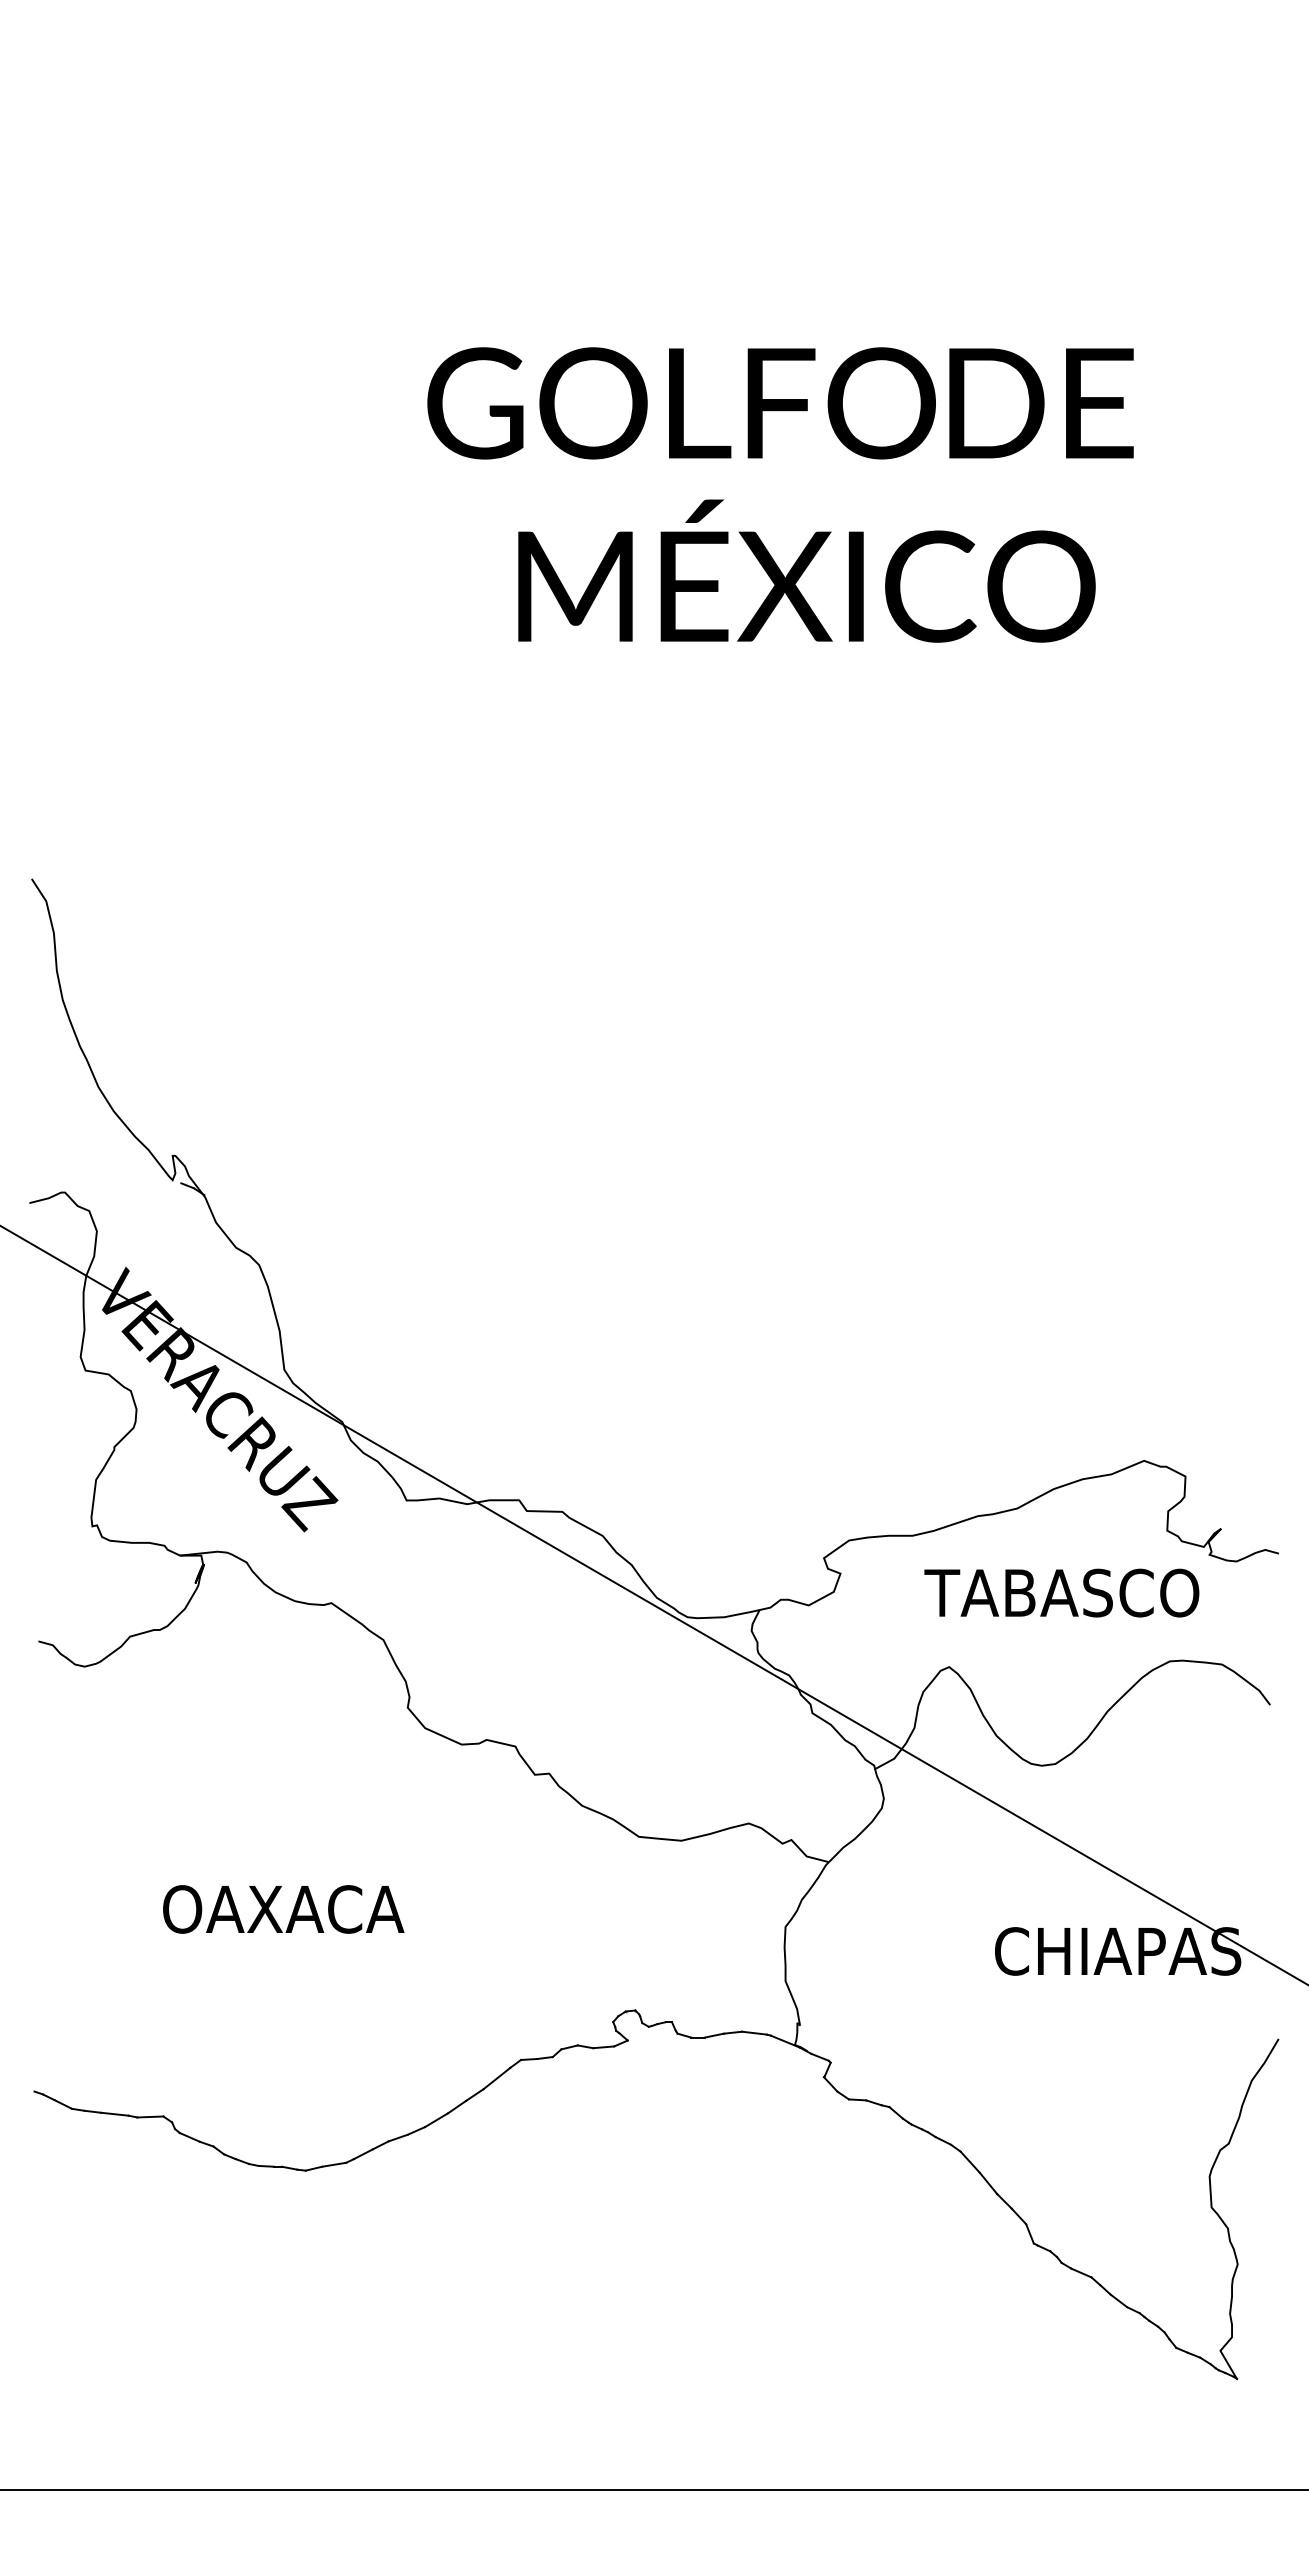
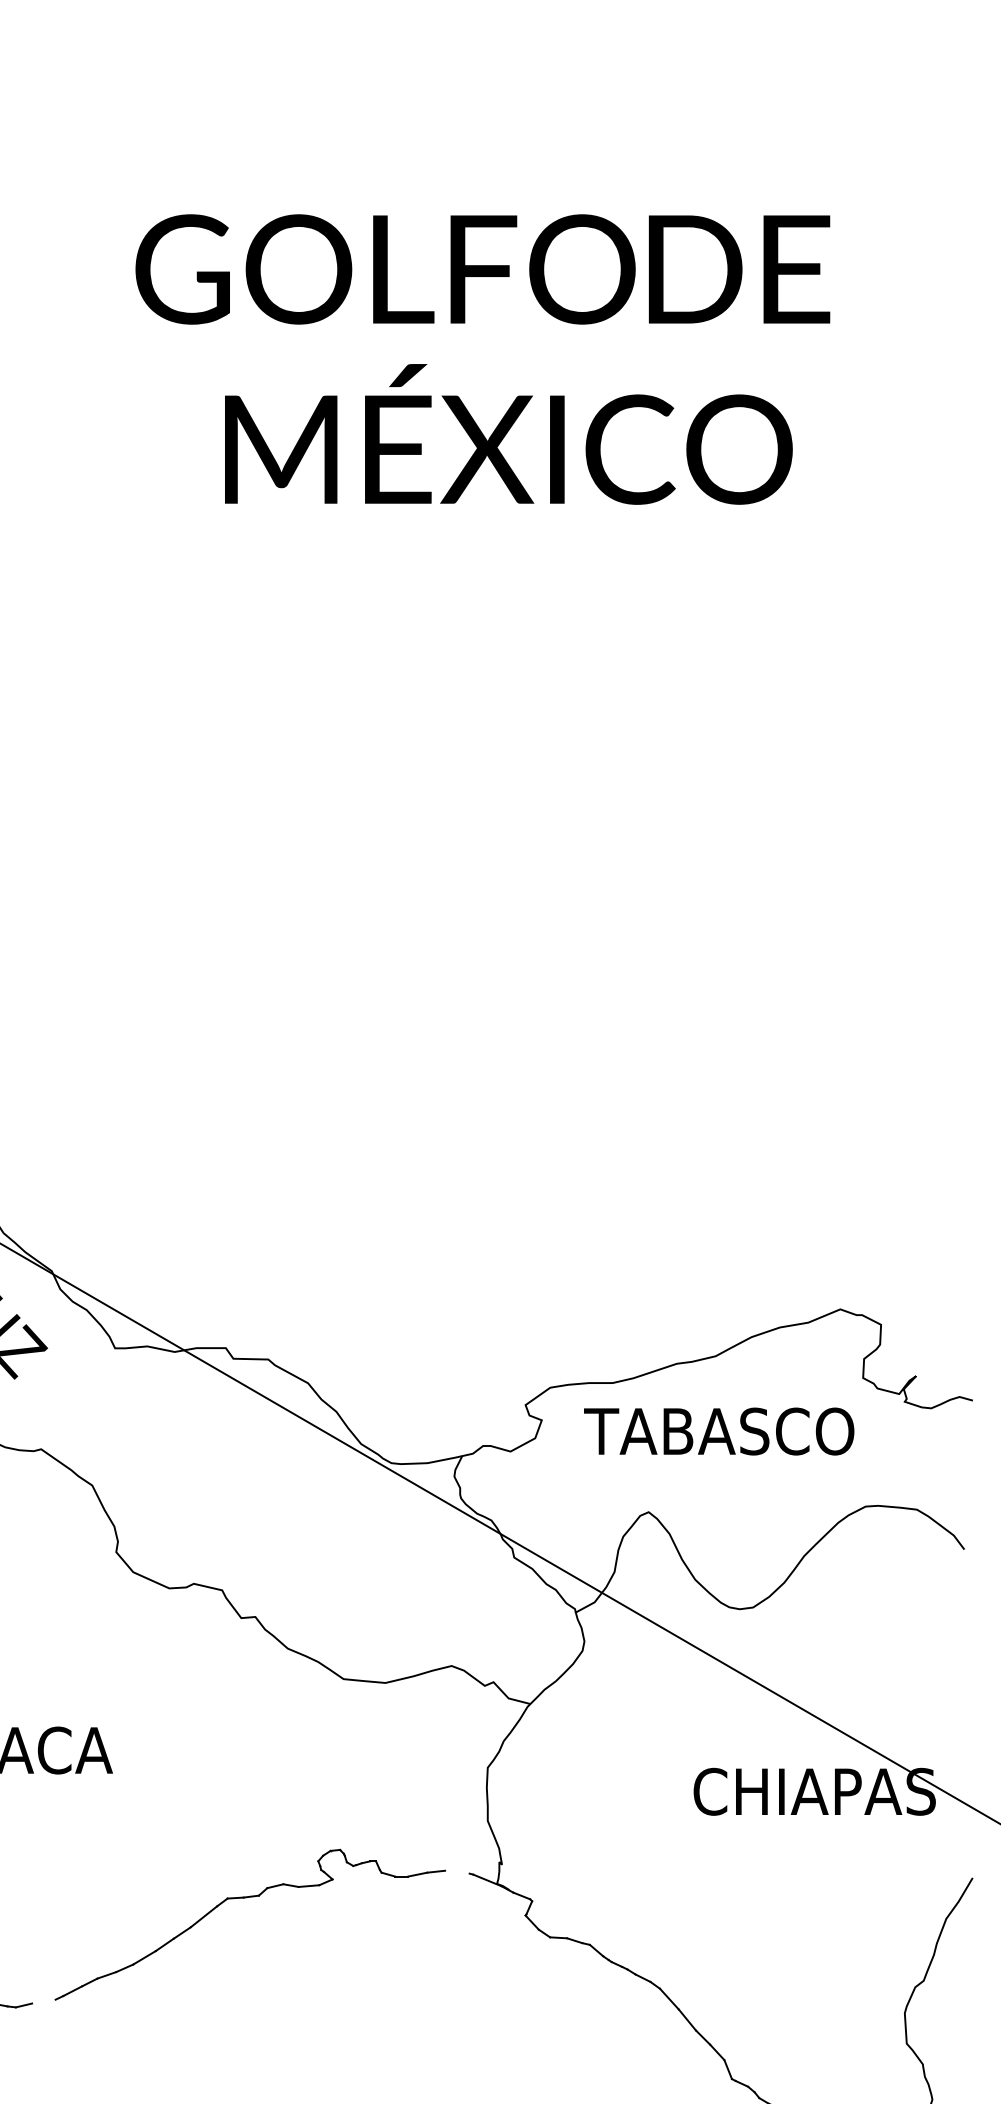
text: (1061, 1592) -> (718, 1430), moved
line: (754, 2032) -> (457, 1871), removed
line: (334, 2164) -> (44, 2001), removed

